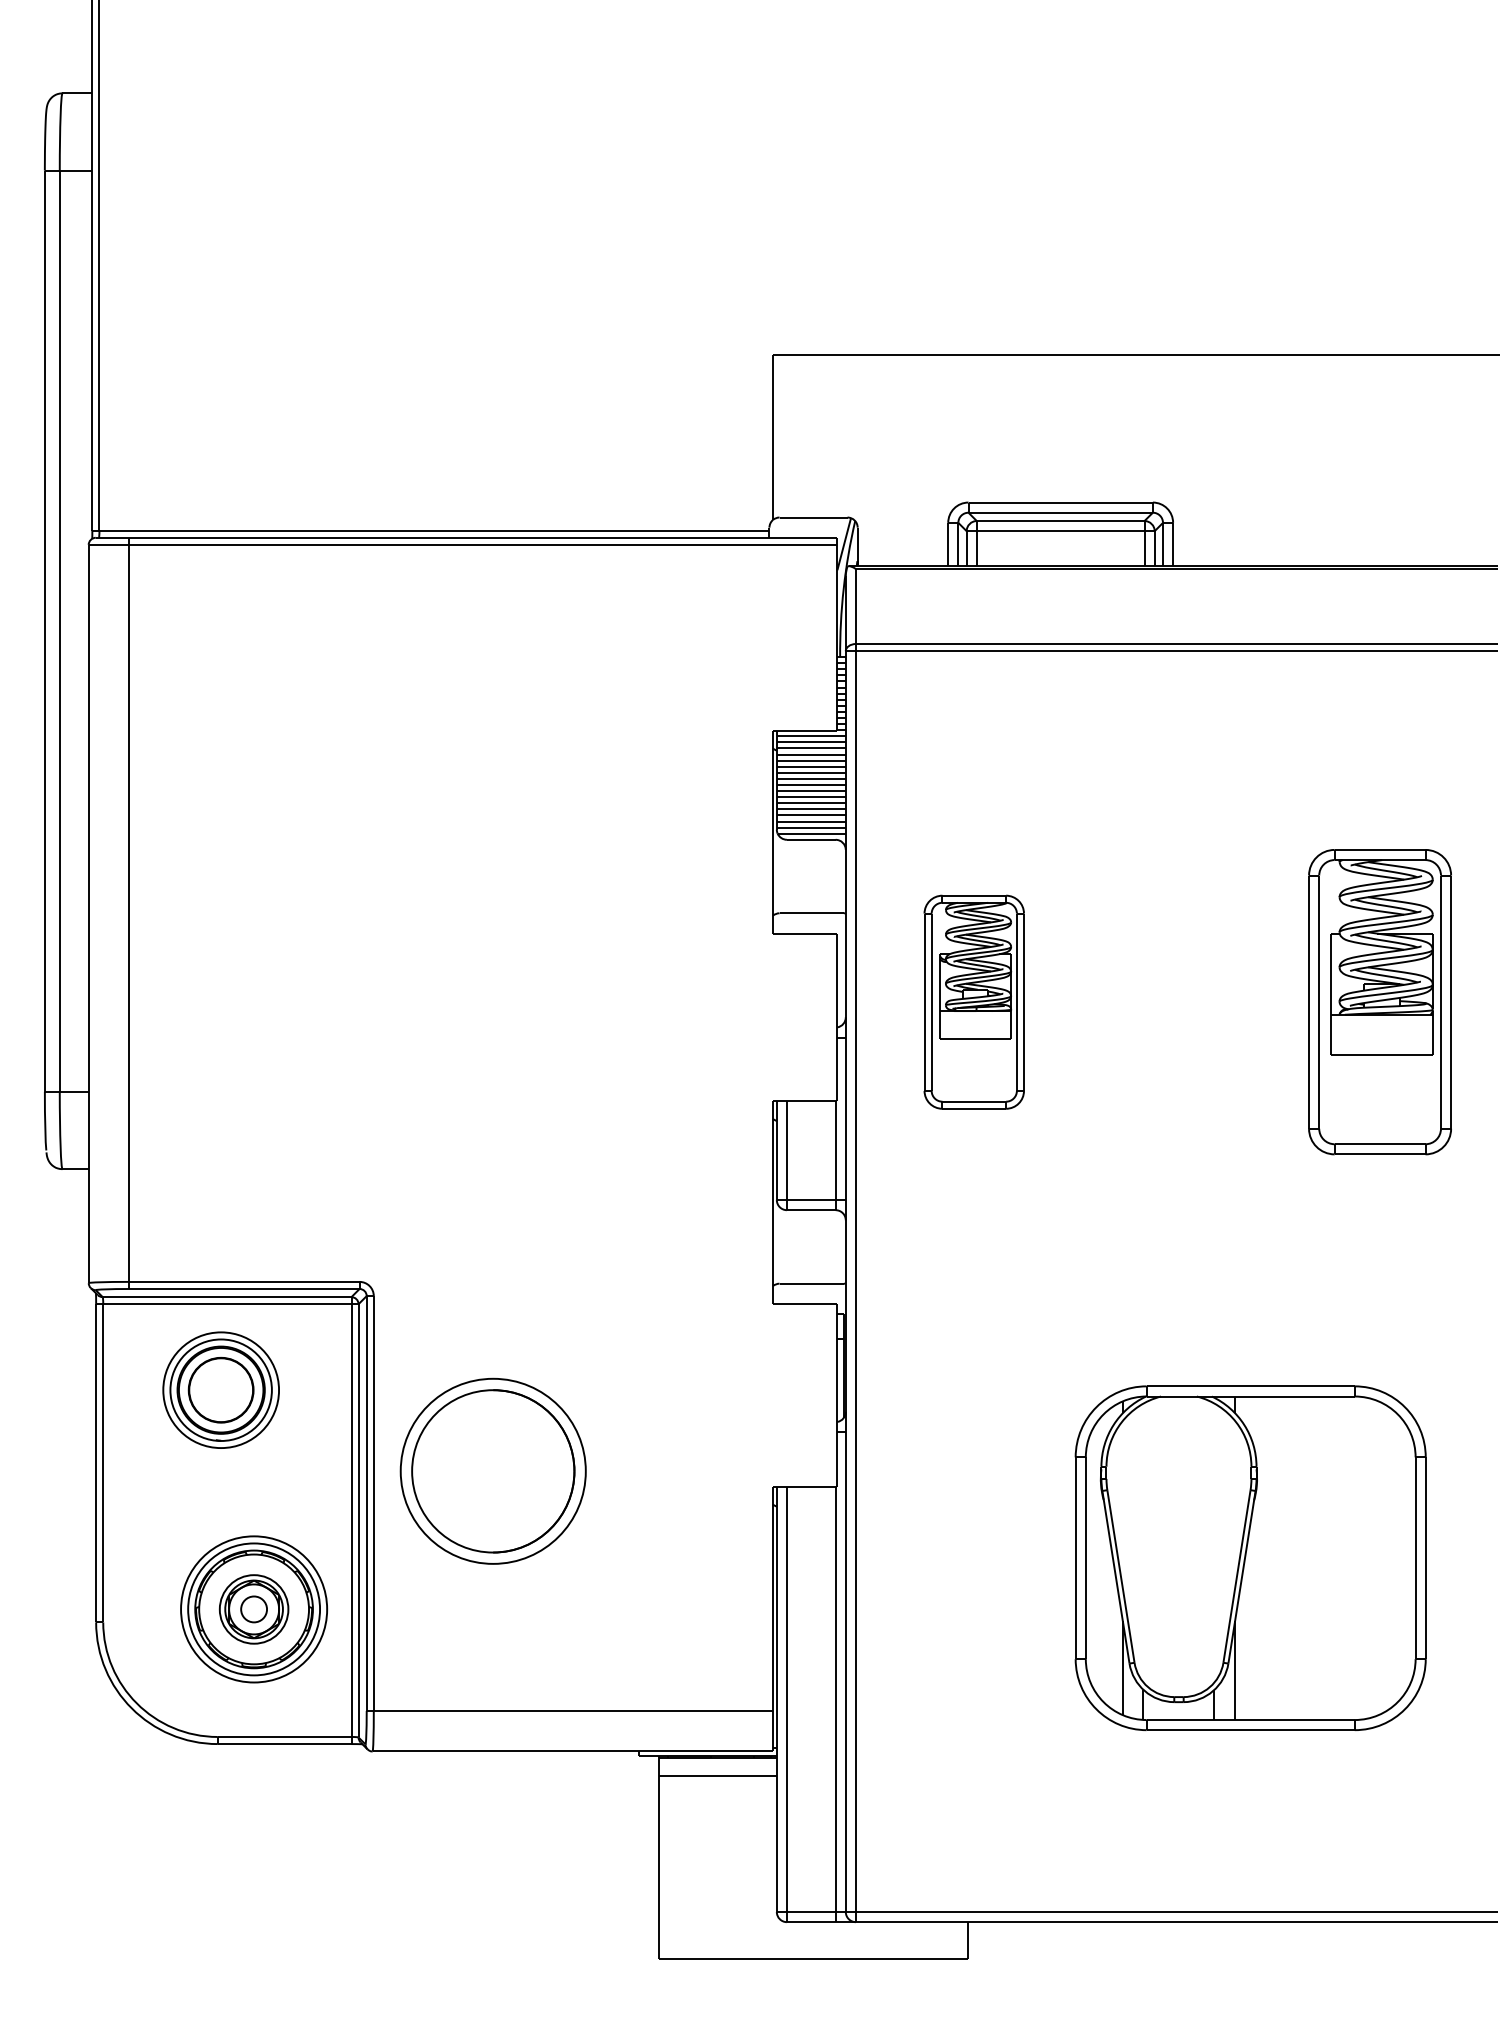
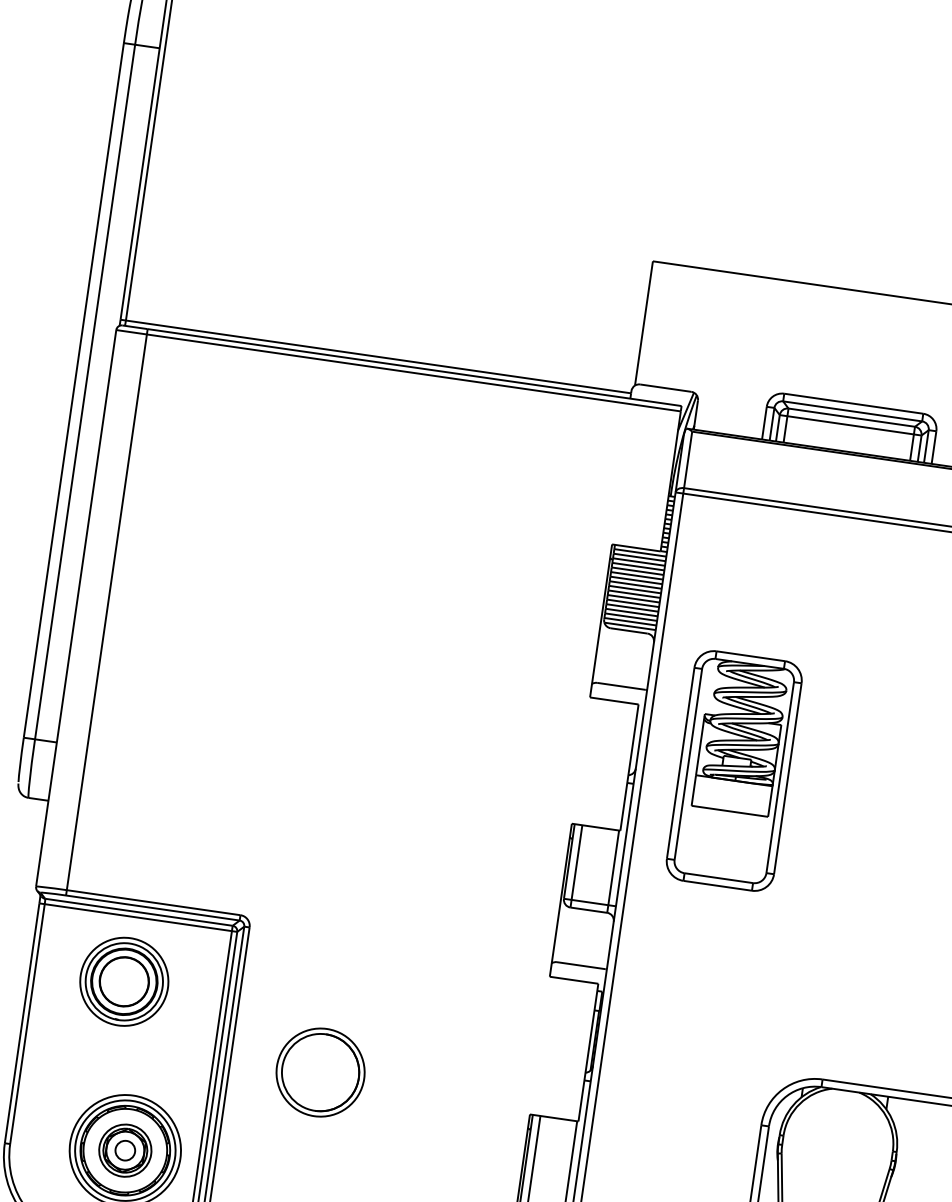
part: (974, 1002) -> (734, 771), size x1.43
part: (492, 1471) -> (320, 1072), size x0.62

